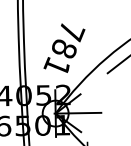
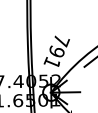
text: (63, 48) -> (56, 51), 781 -> 791

